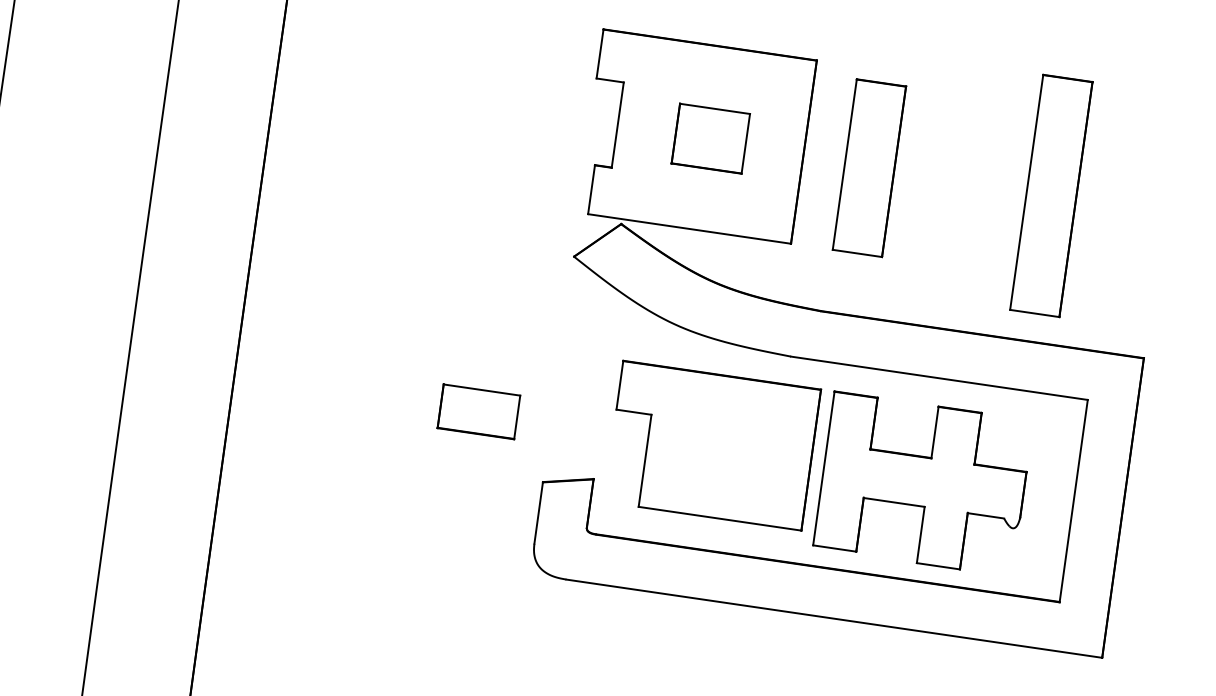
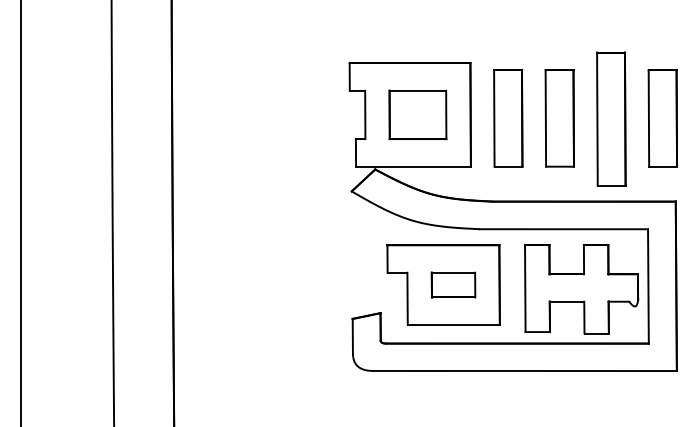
part: (710, 137) -> (417, 114), size x1.43
part: (959, 181) -> (559, 118), added
part: (1141, 208) -> (662, 118), added
part: (479, 410) -> (453, 284), moved
part: (922, 484) -> (581, 289), moved

